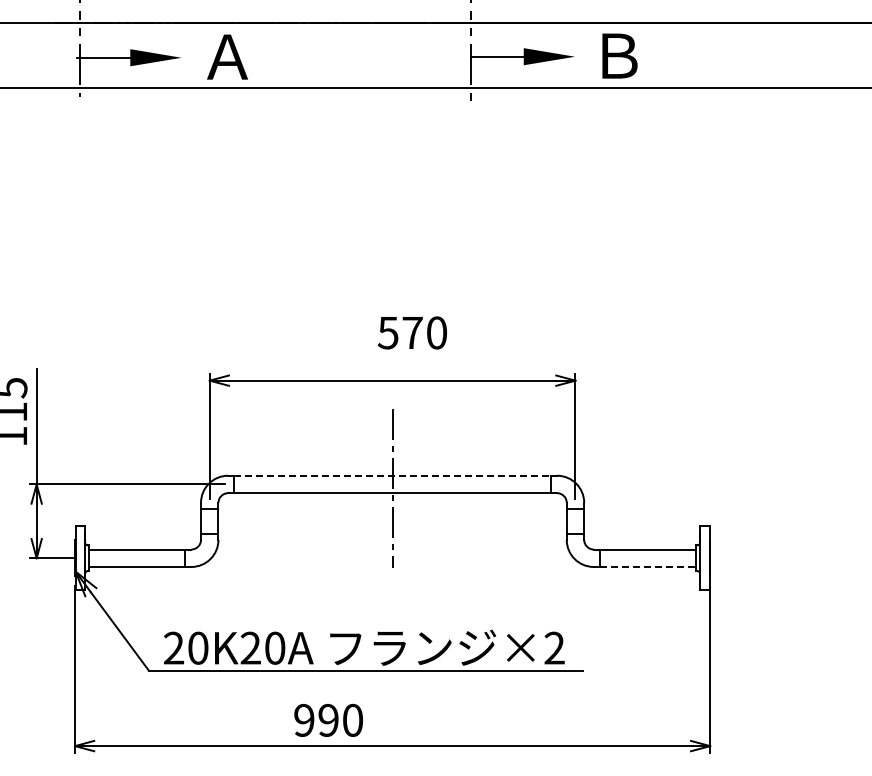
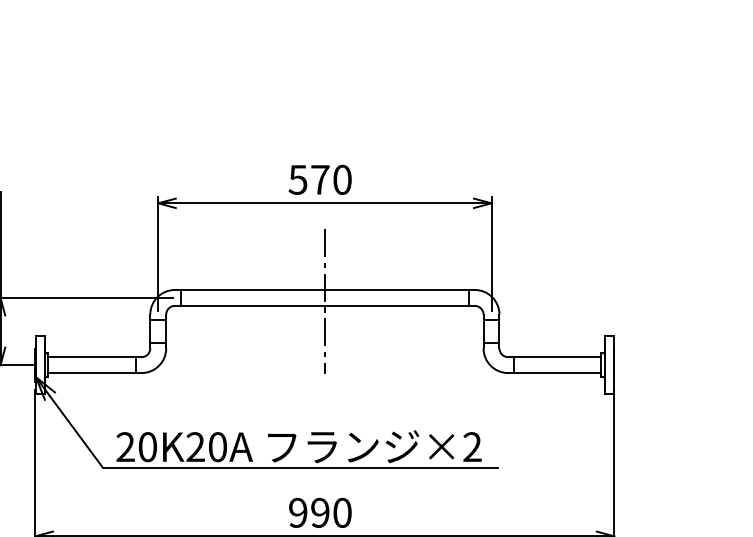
text: (411, 332) -> (319, 179), moved
line: (393, 475) -> (325, 289), dashed -> solid
line: (648, 566) -> (558, 372), dashed -> solid
text: (328, 719) -> (320, 512), moved

